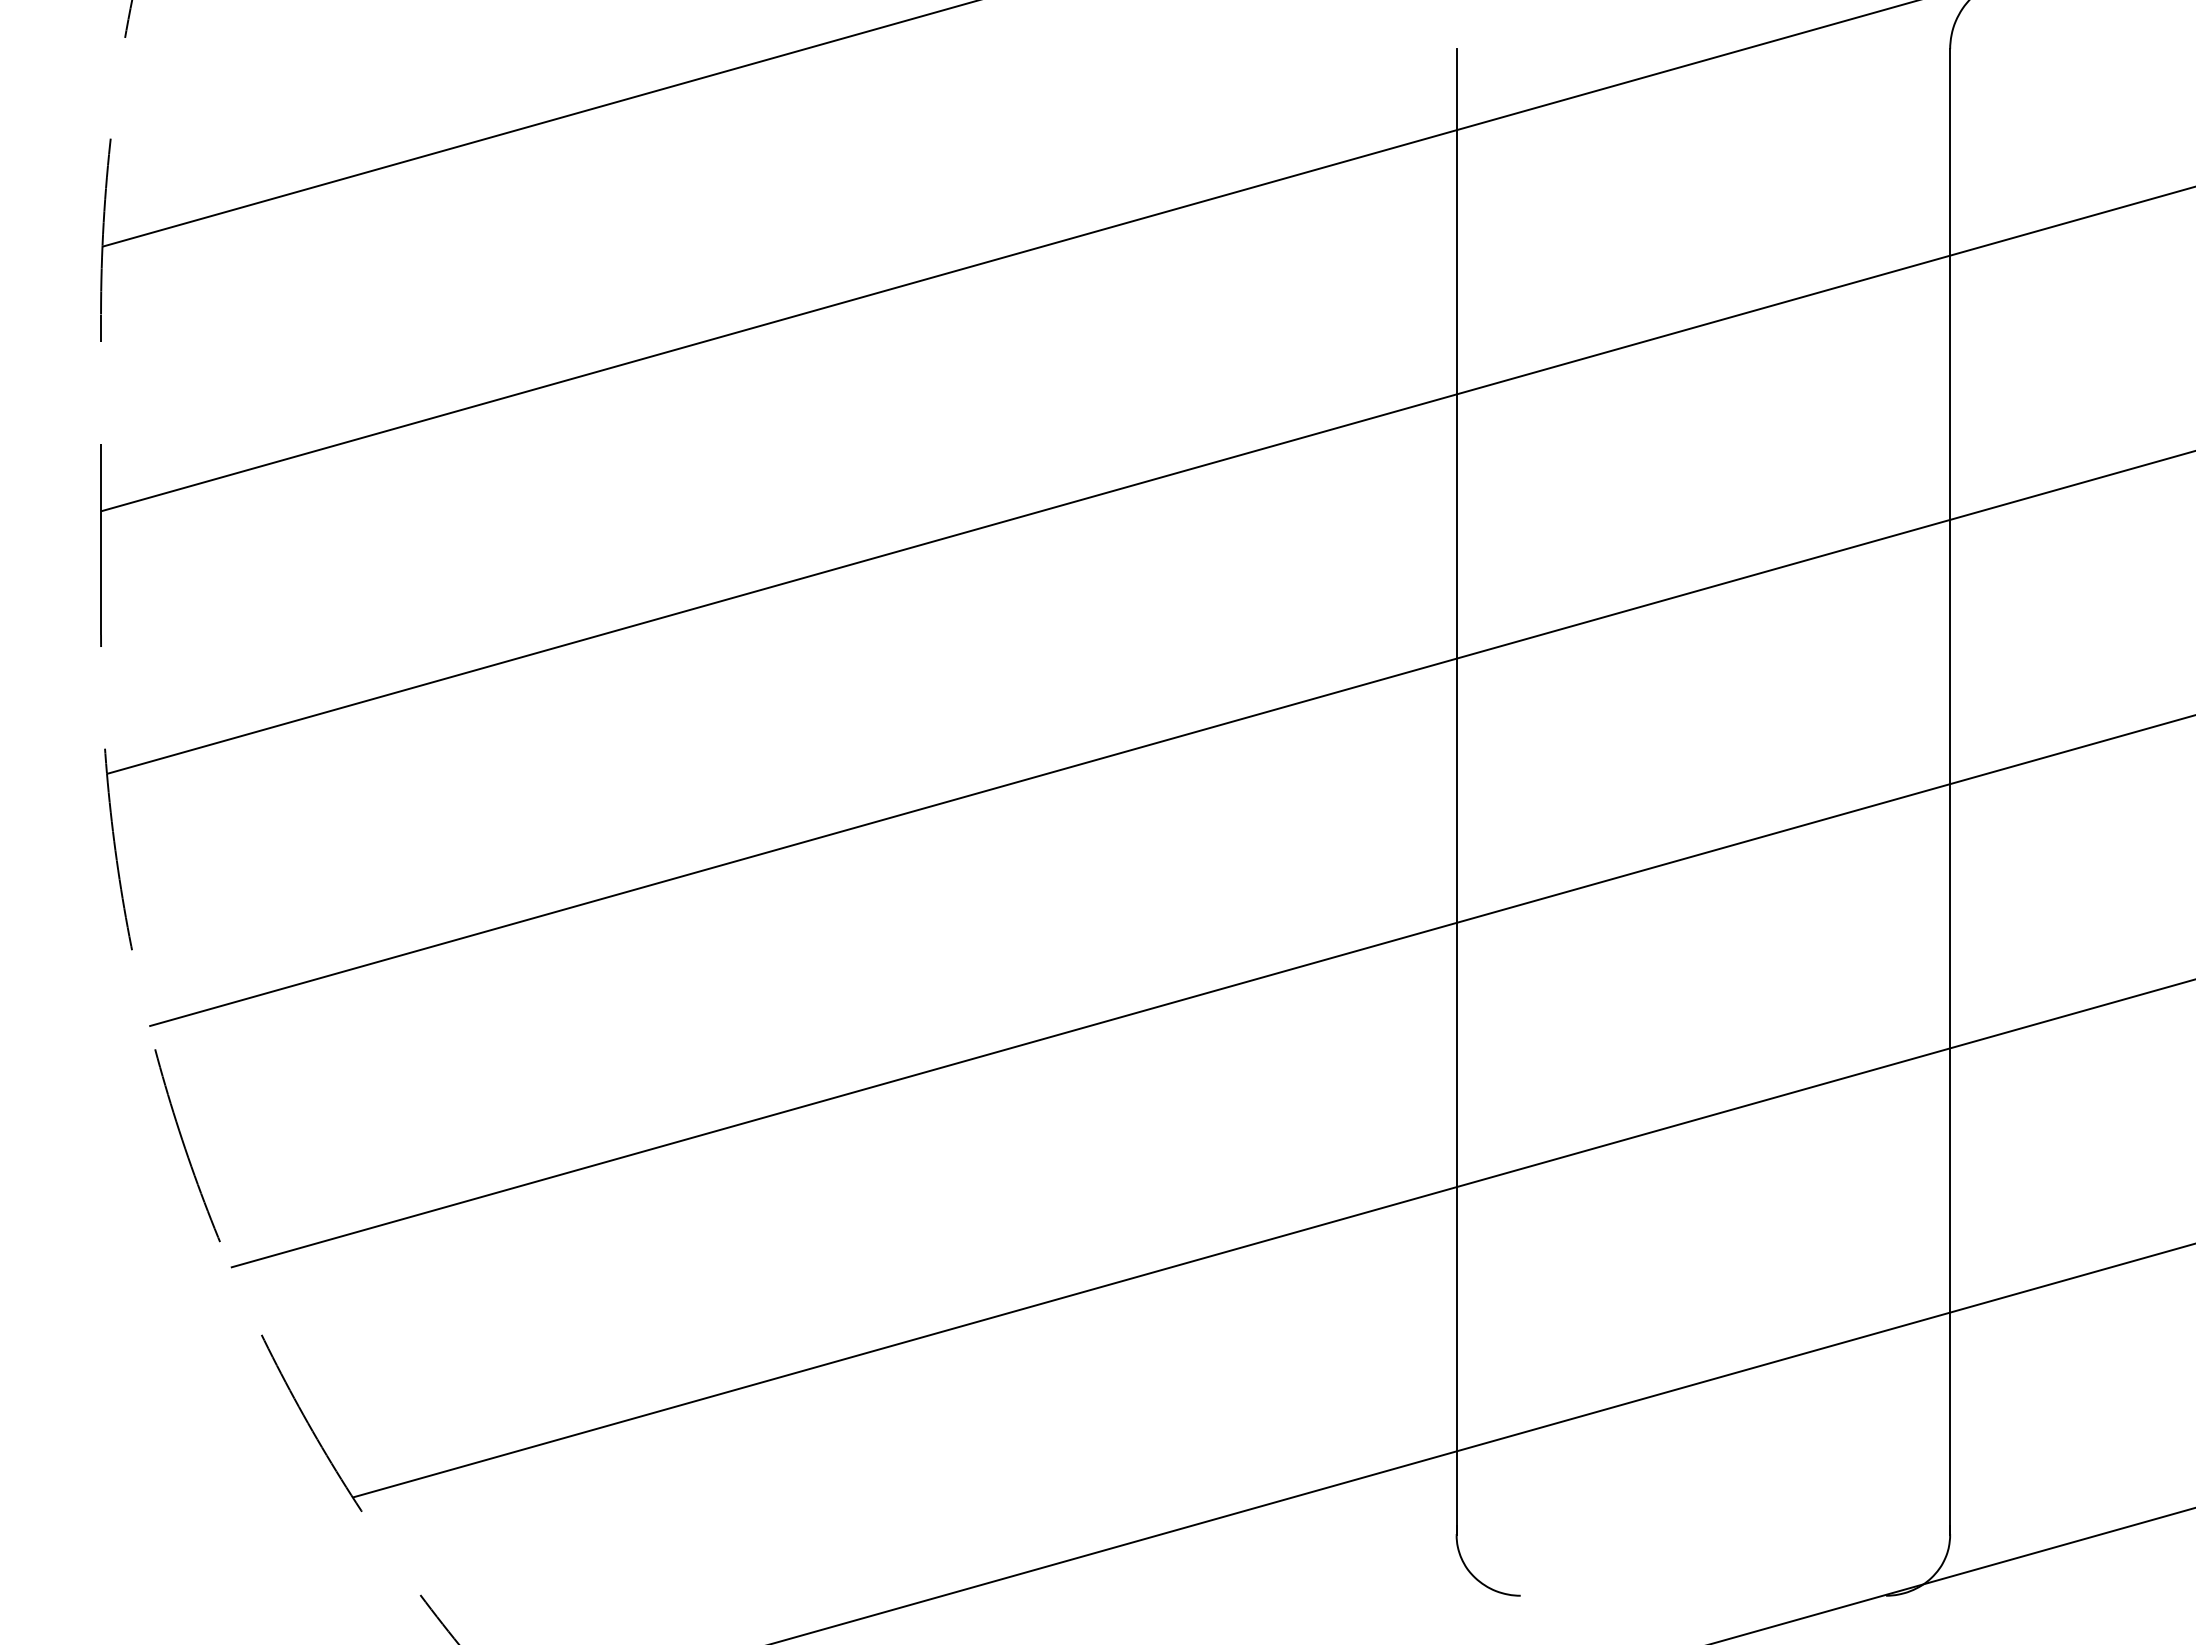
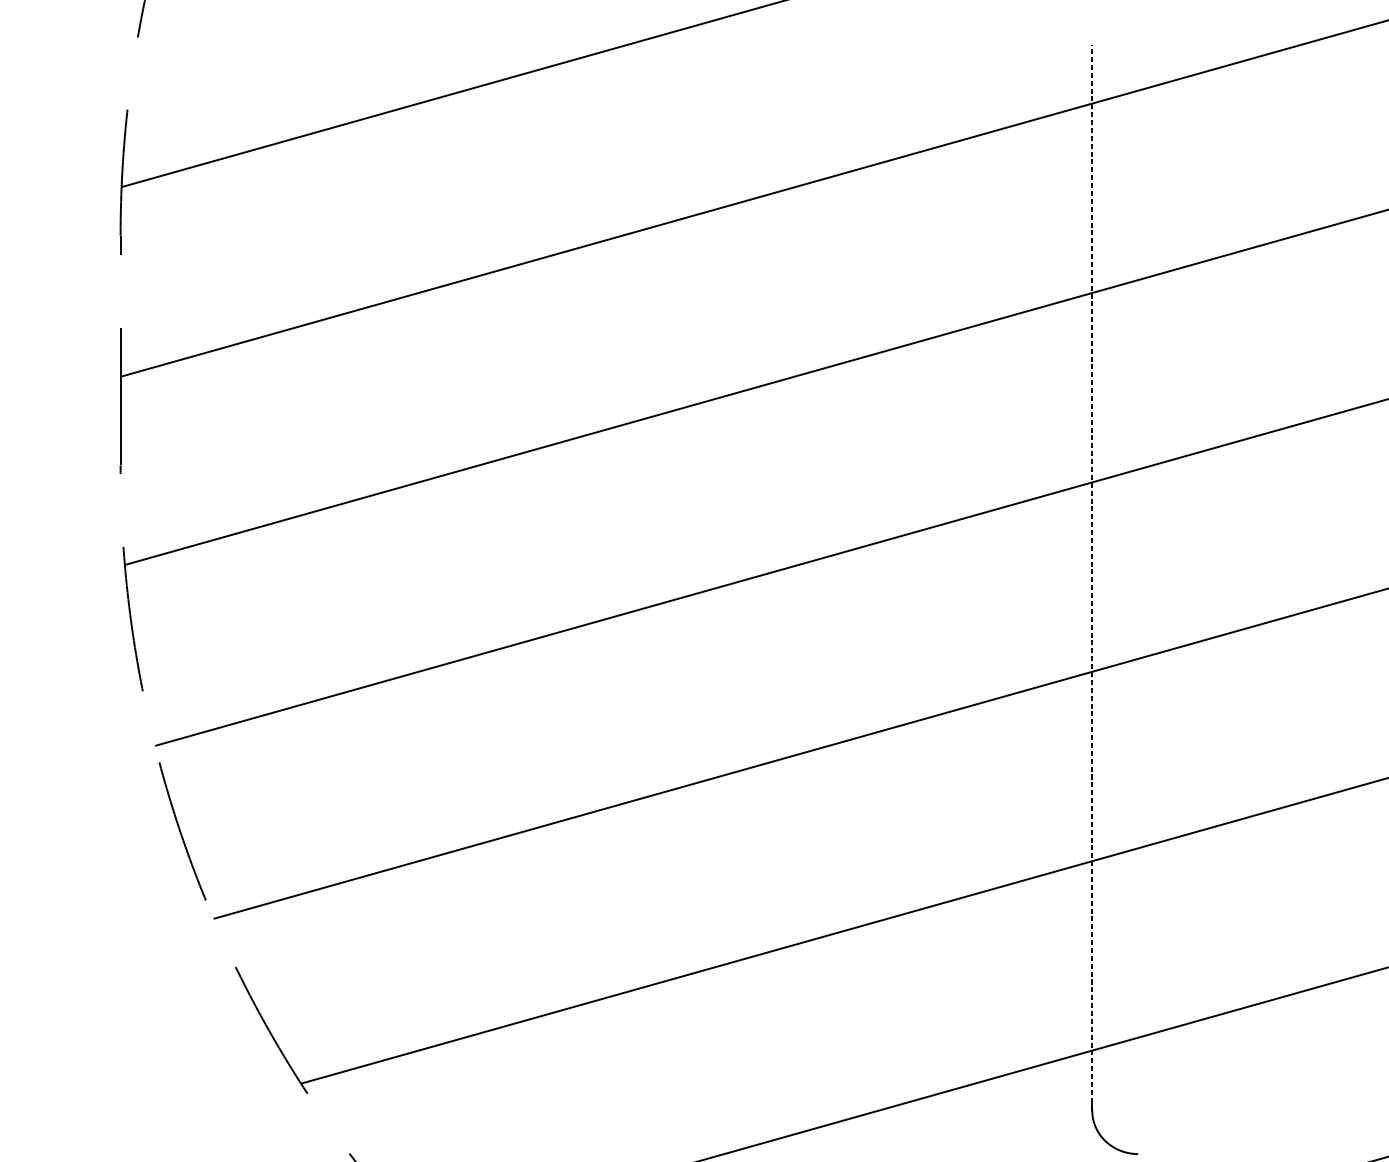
line: (1456, 791) -> (1092, 577), solid -> dashed

